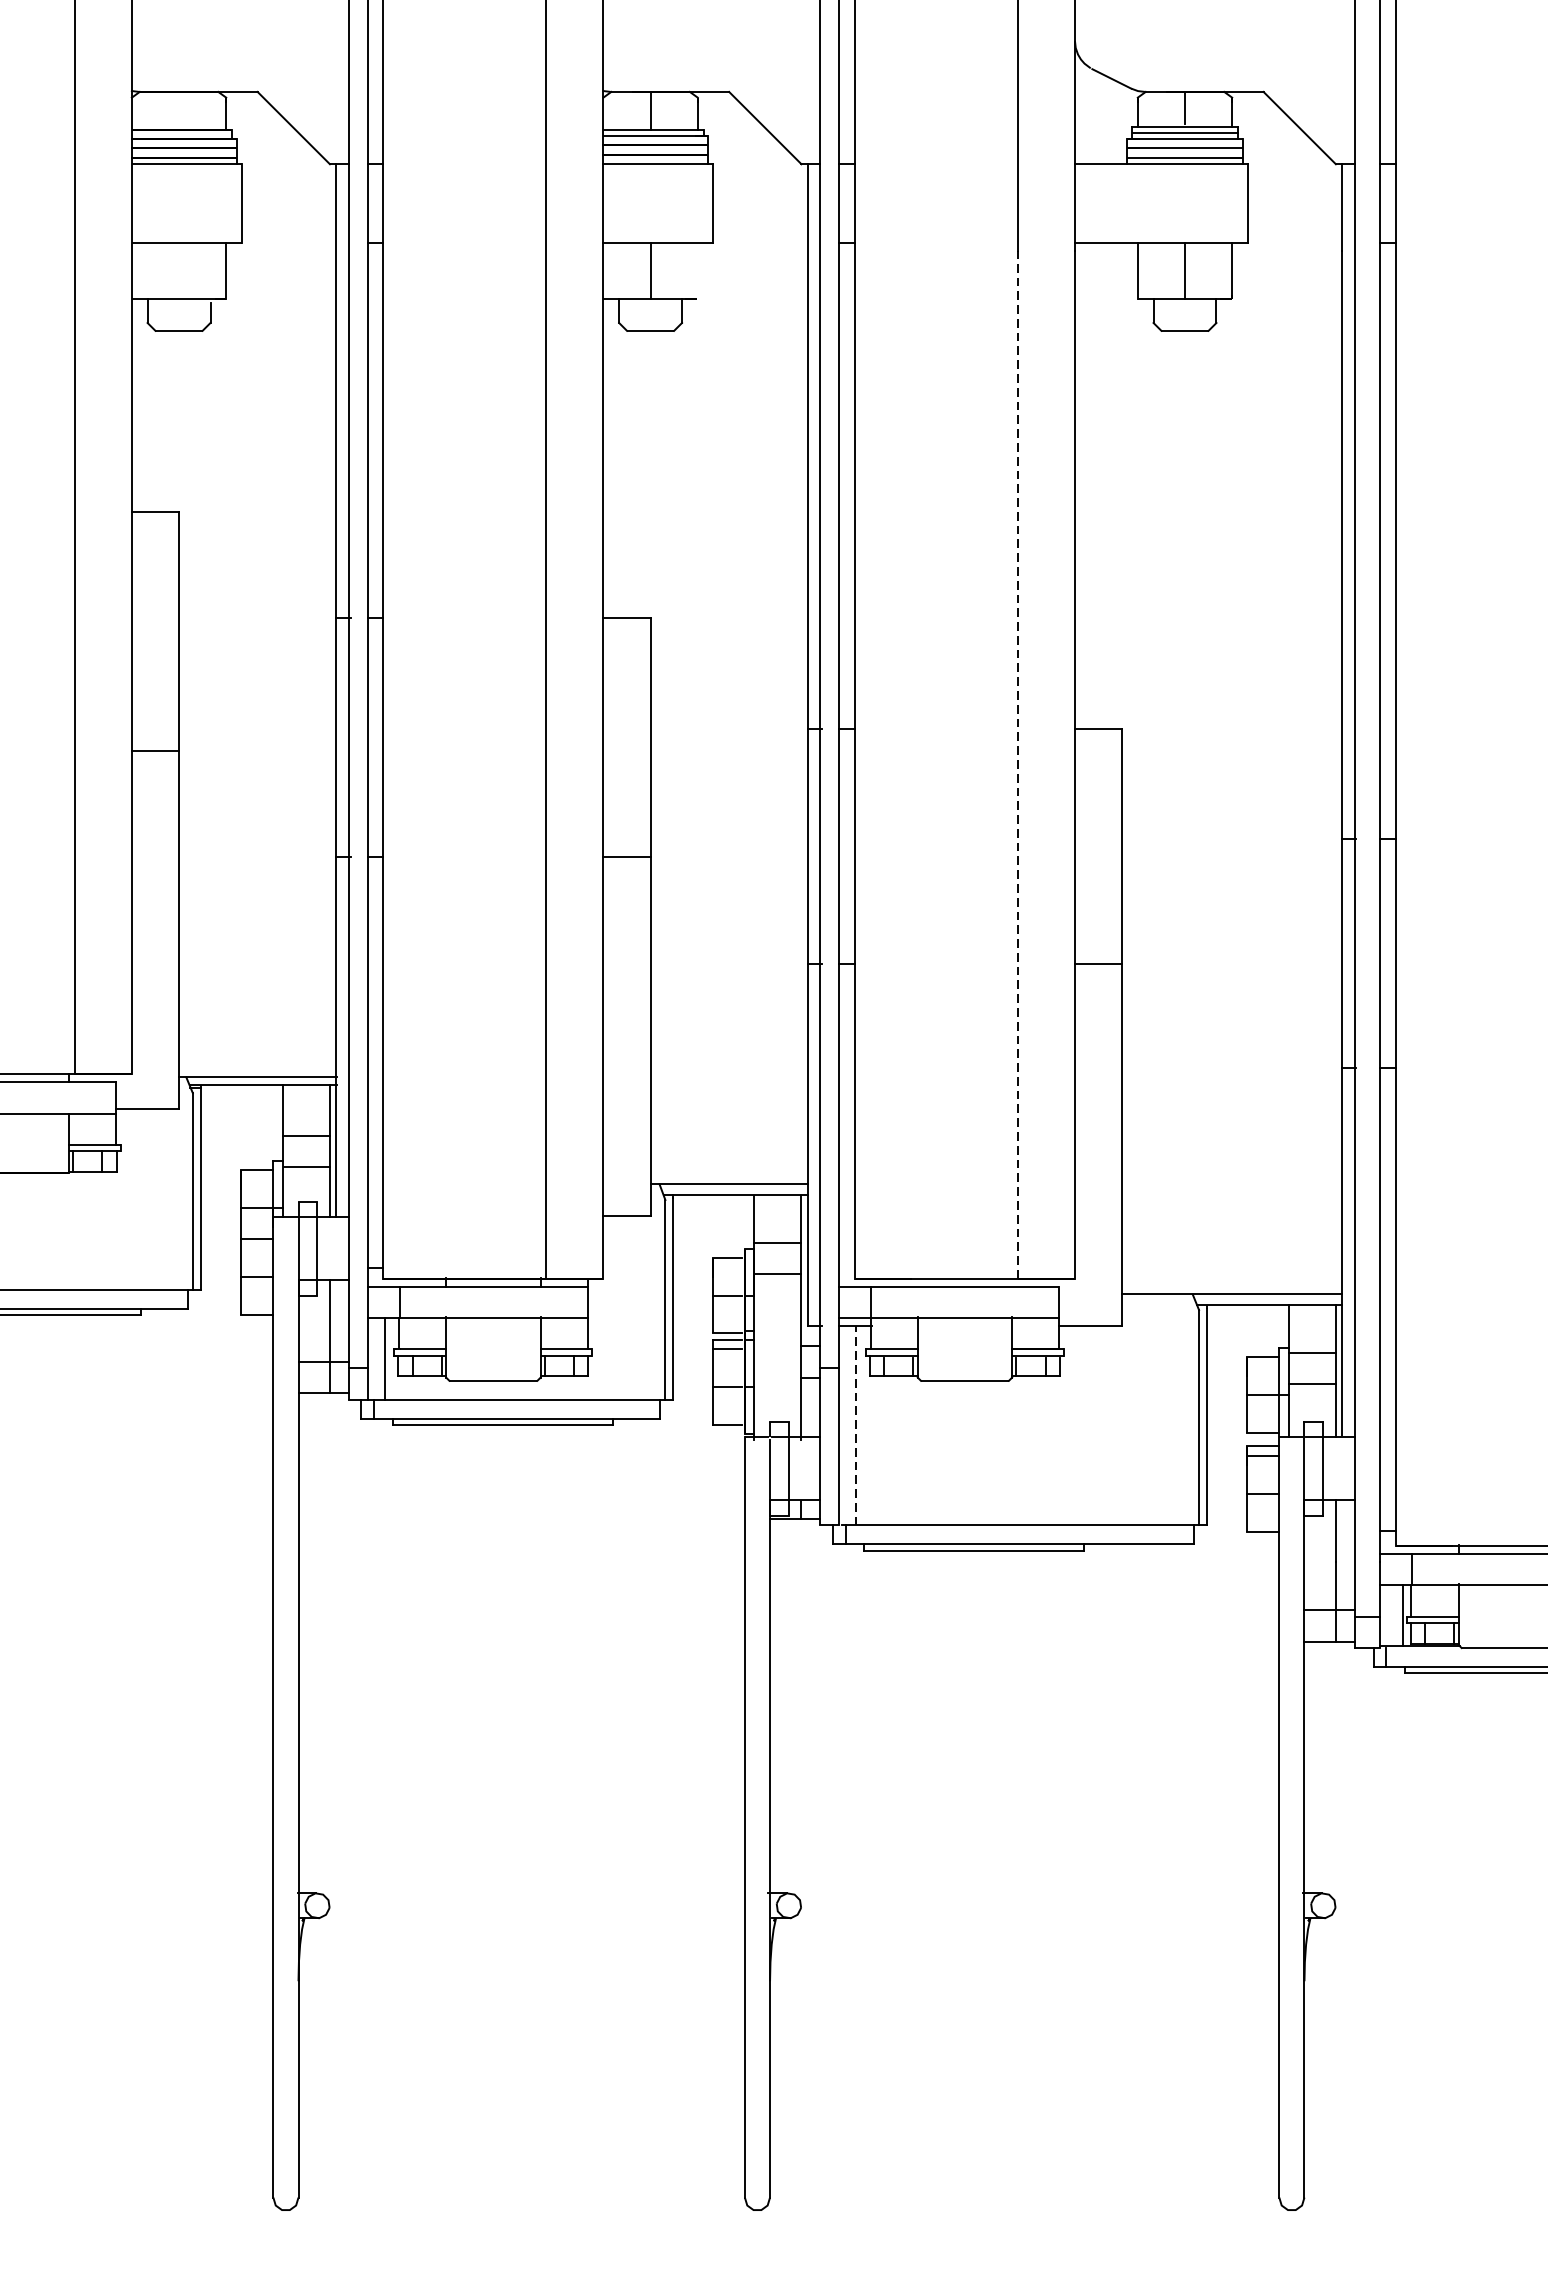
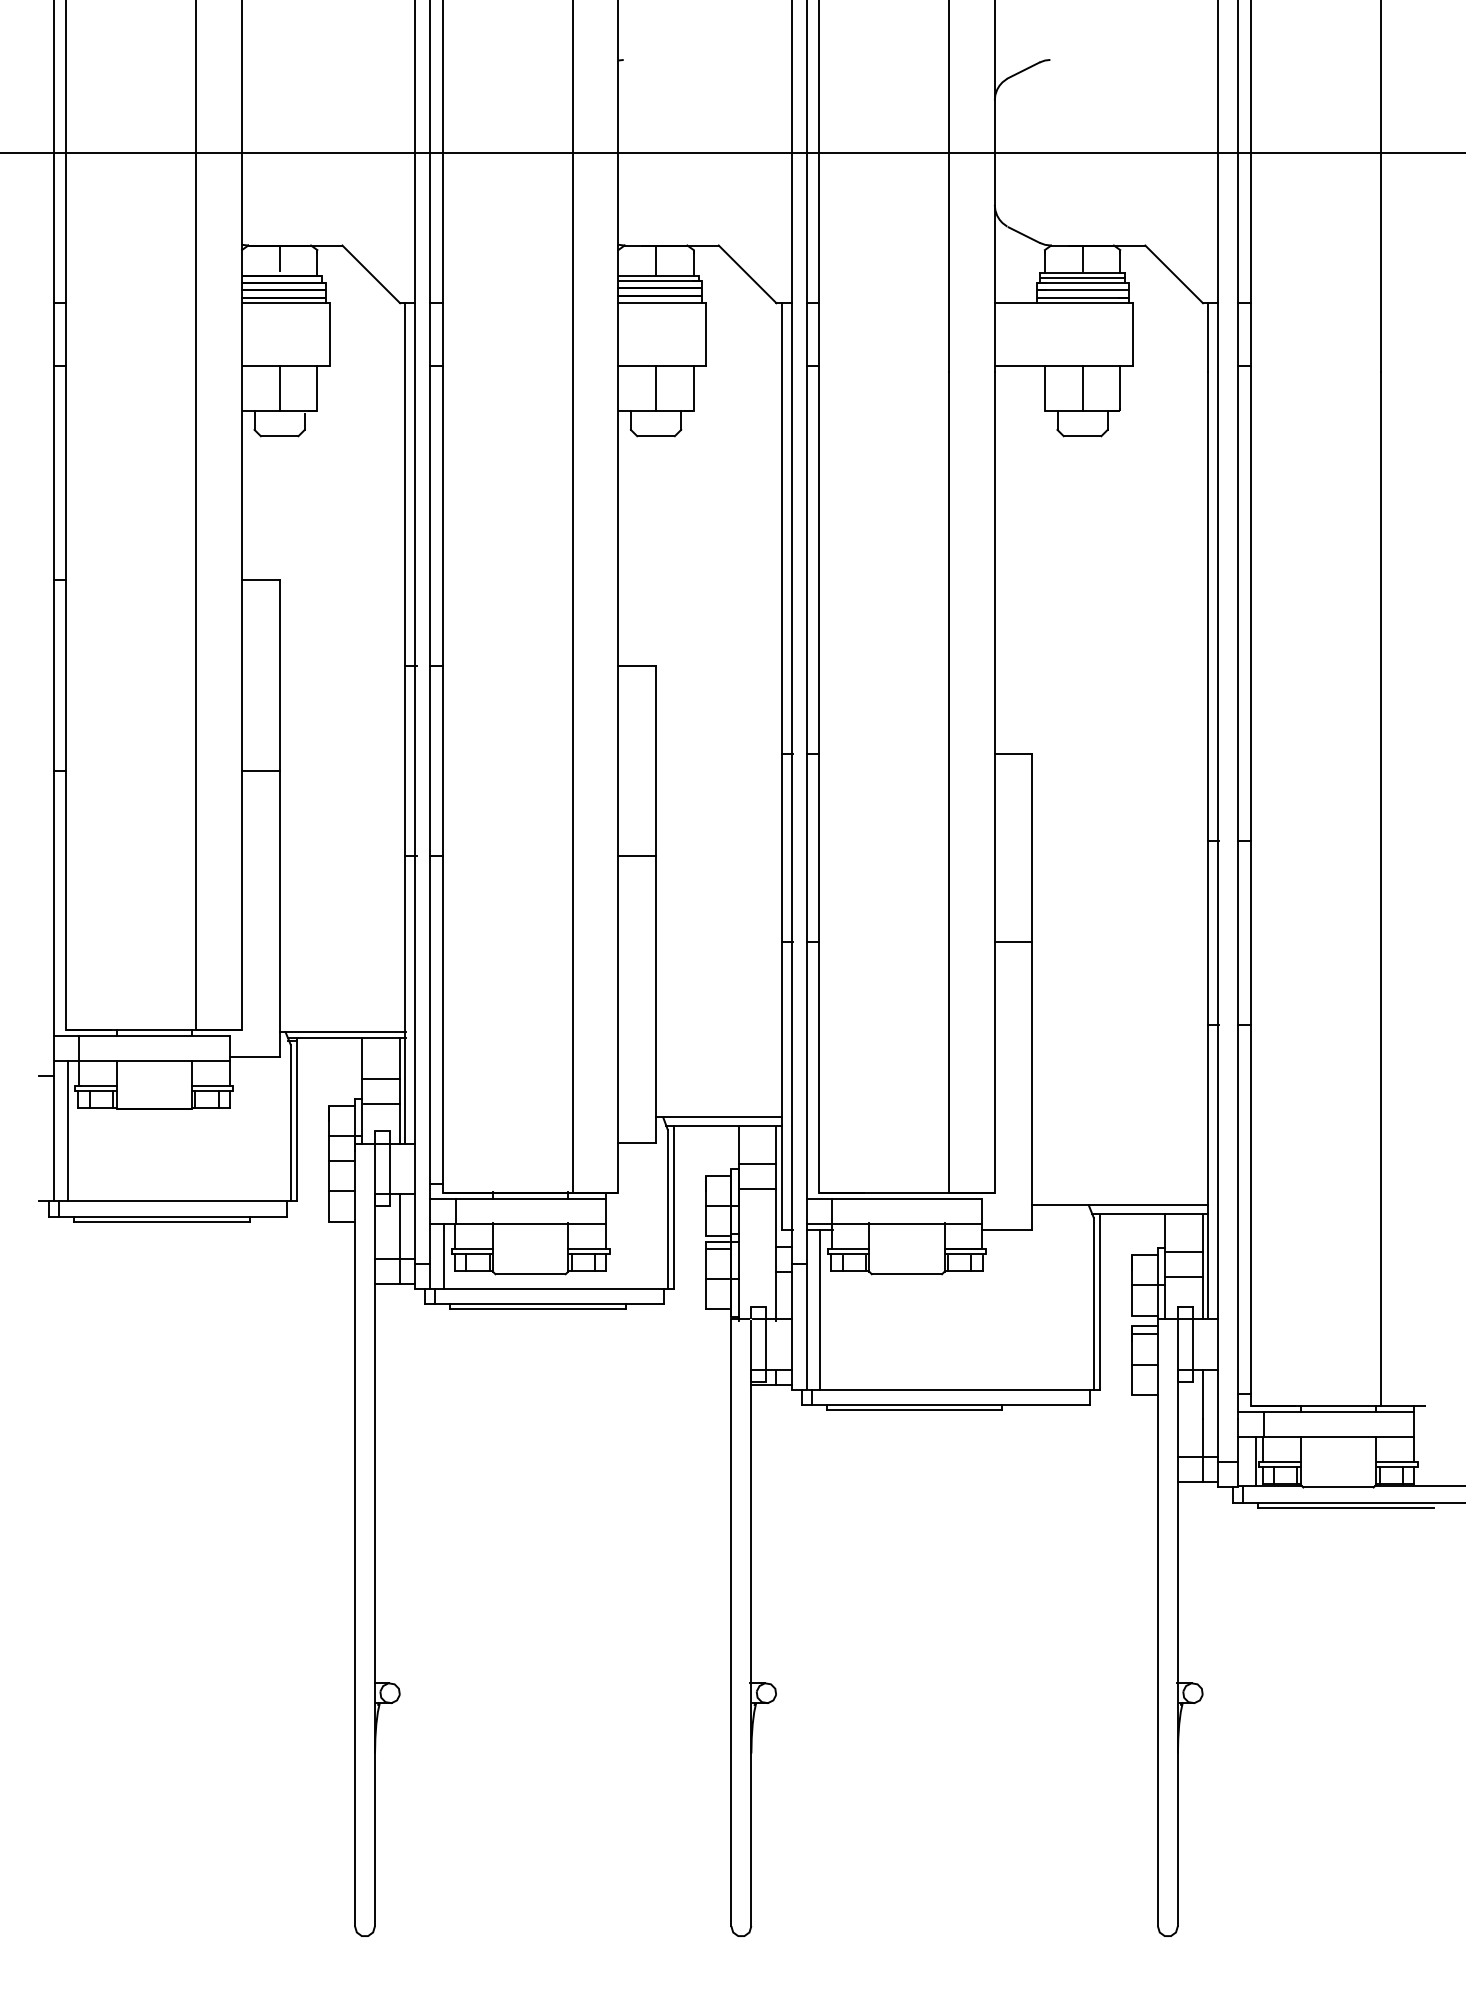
line: (178, 108) -> (279, 258), added
line: (178, 271) -> (279, 388), added
line: (697, 271) -> (693, 388), added
line: (1018, 763) -> (949, 781), dashed -> solid
line: (856, 1425) -> (820, 1309), dashed -> solid

